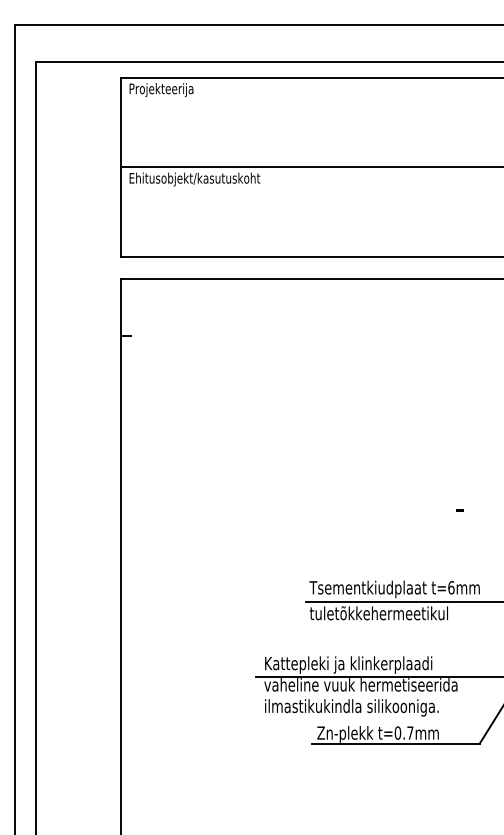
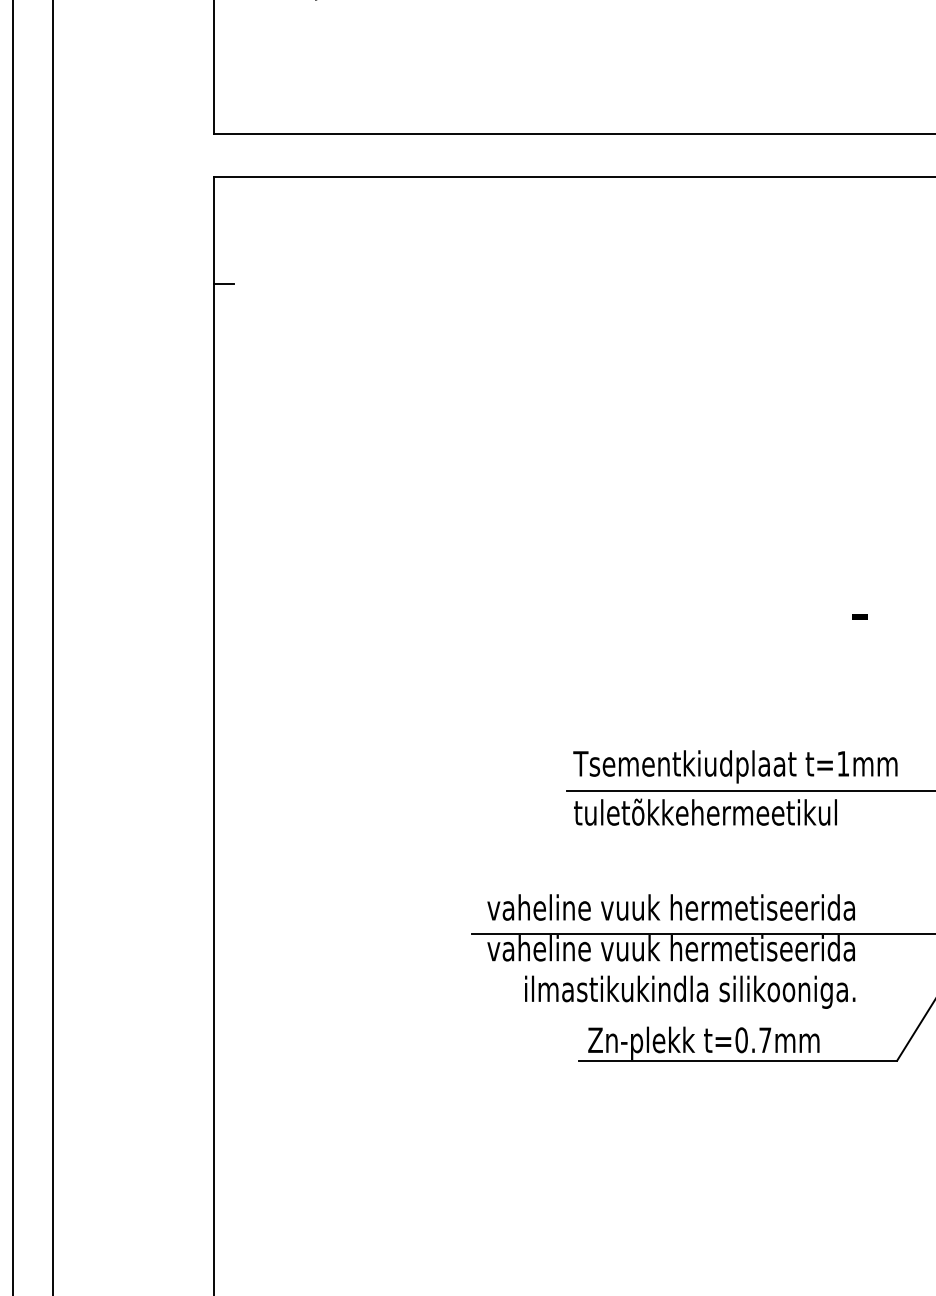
text: (451, 587) -> (843, 763), t=6mm -> t=1mm
text: (360, 664) -> (670, 909), Kattepleki ja klinkerplaadi -> vaheline vuuk hermetiseerida
text: (351, 707) -> (689, 991), moved

